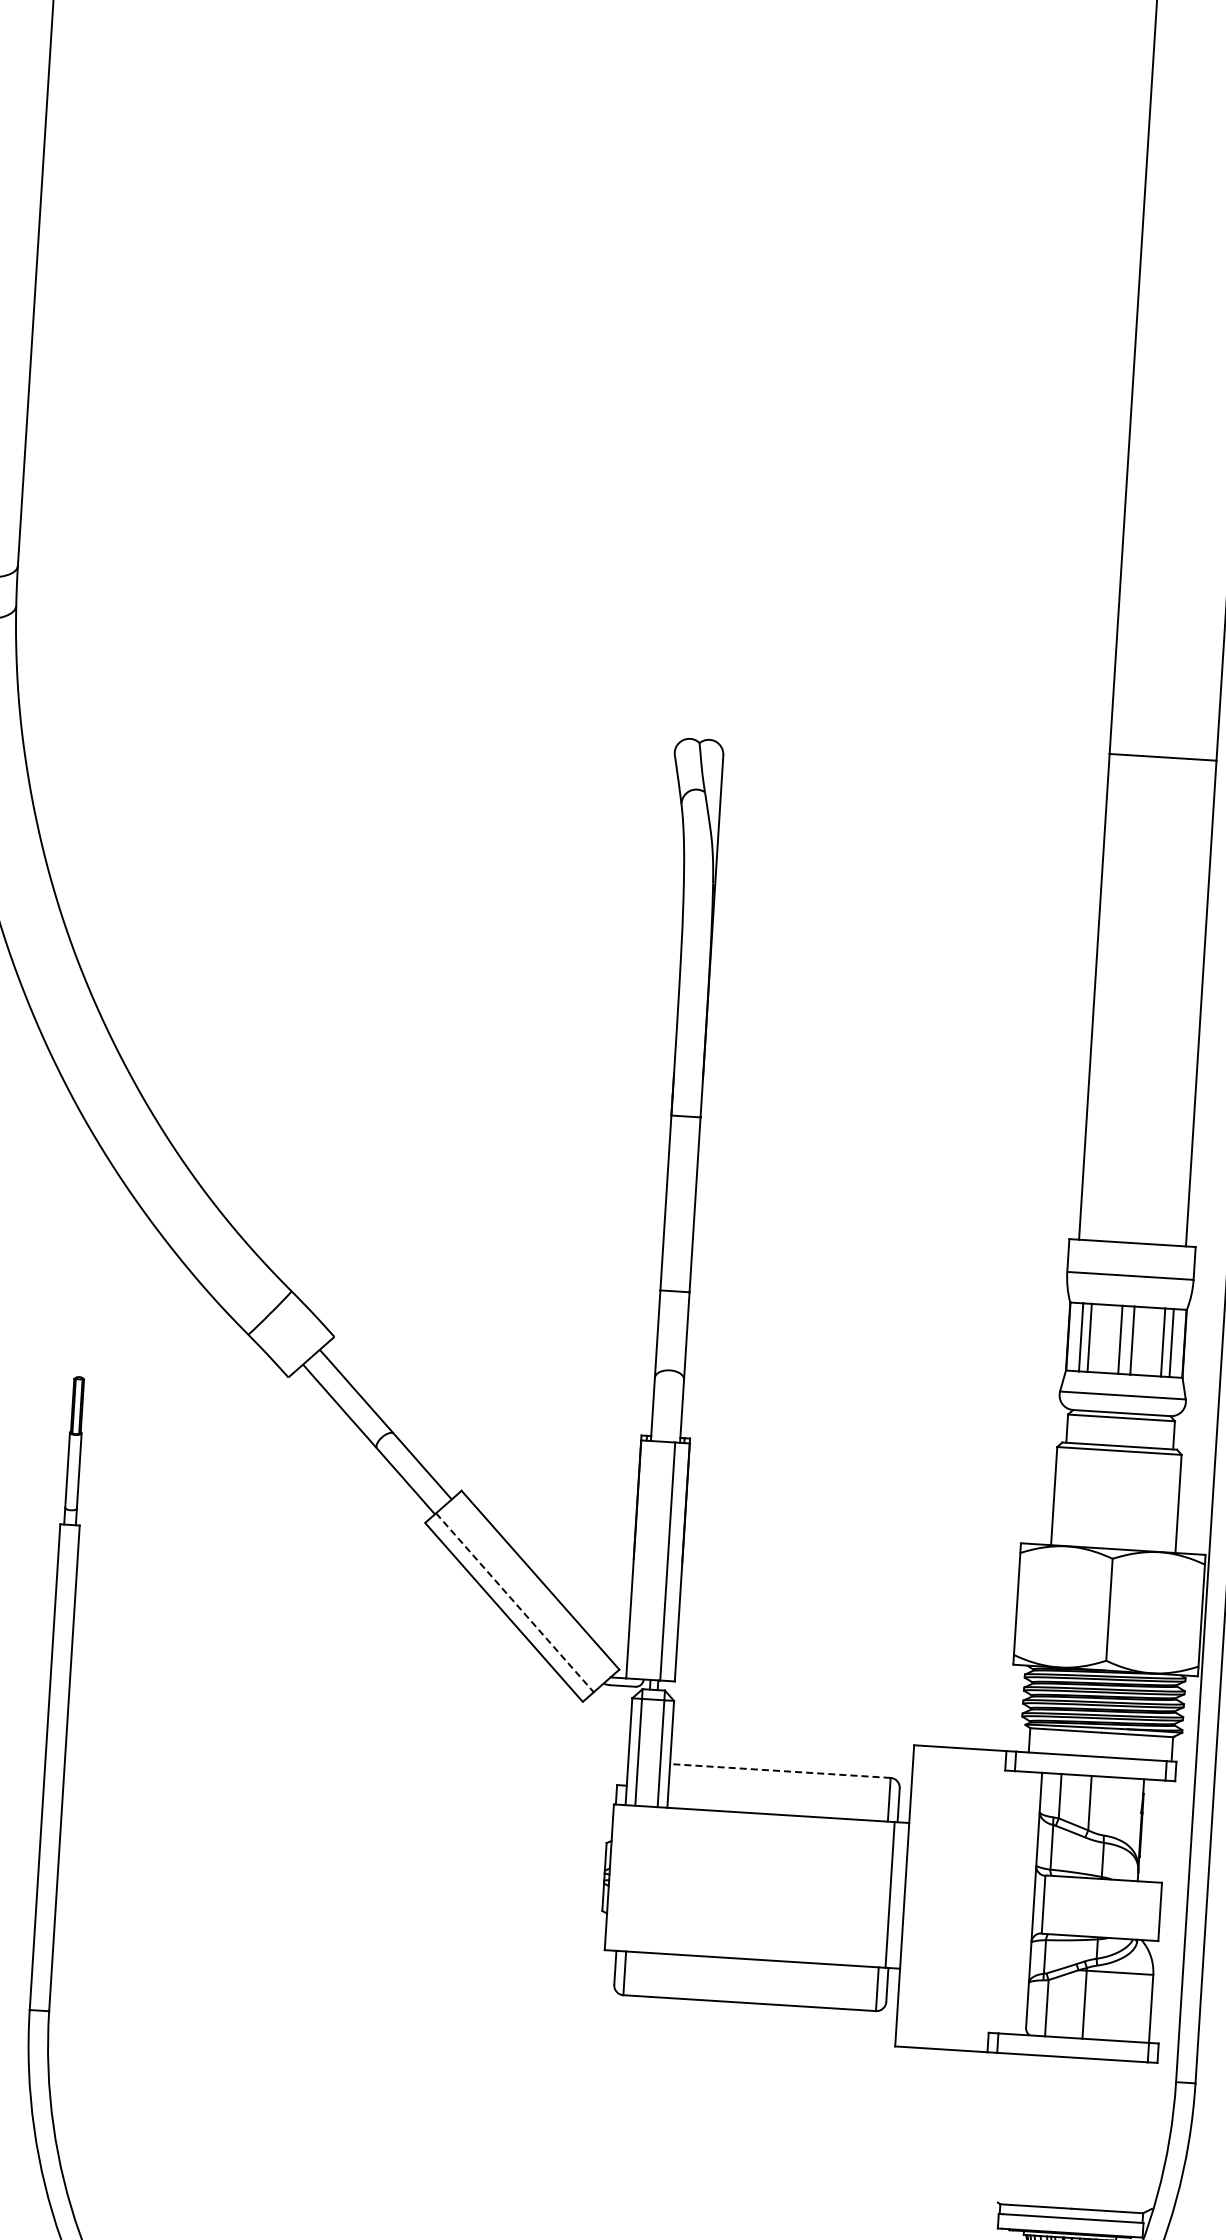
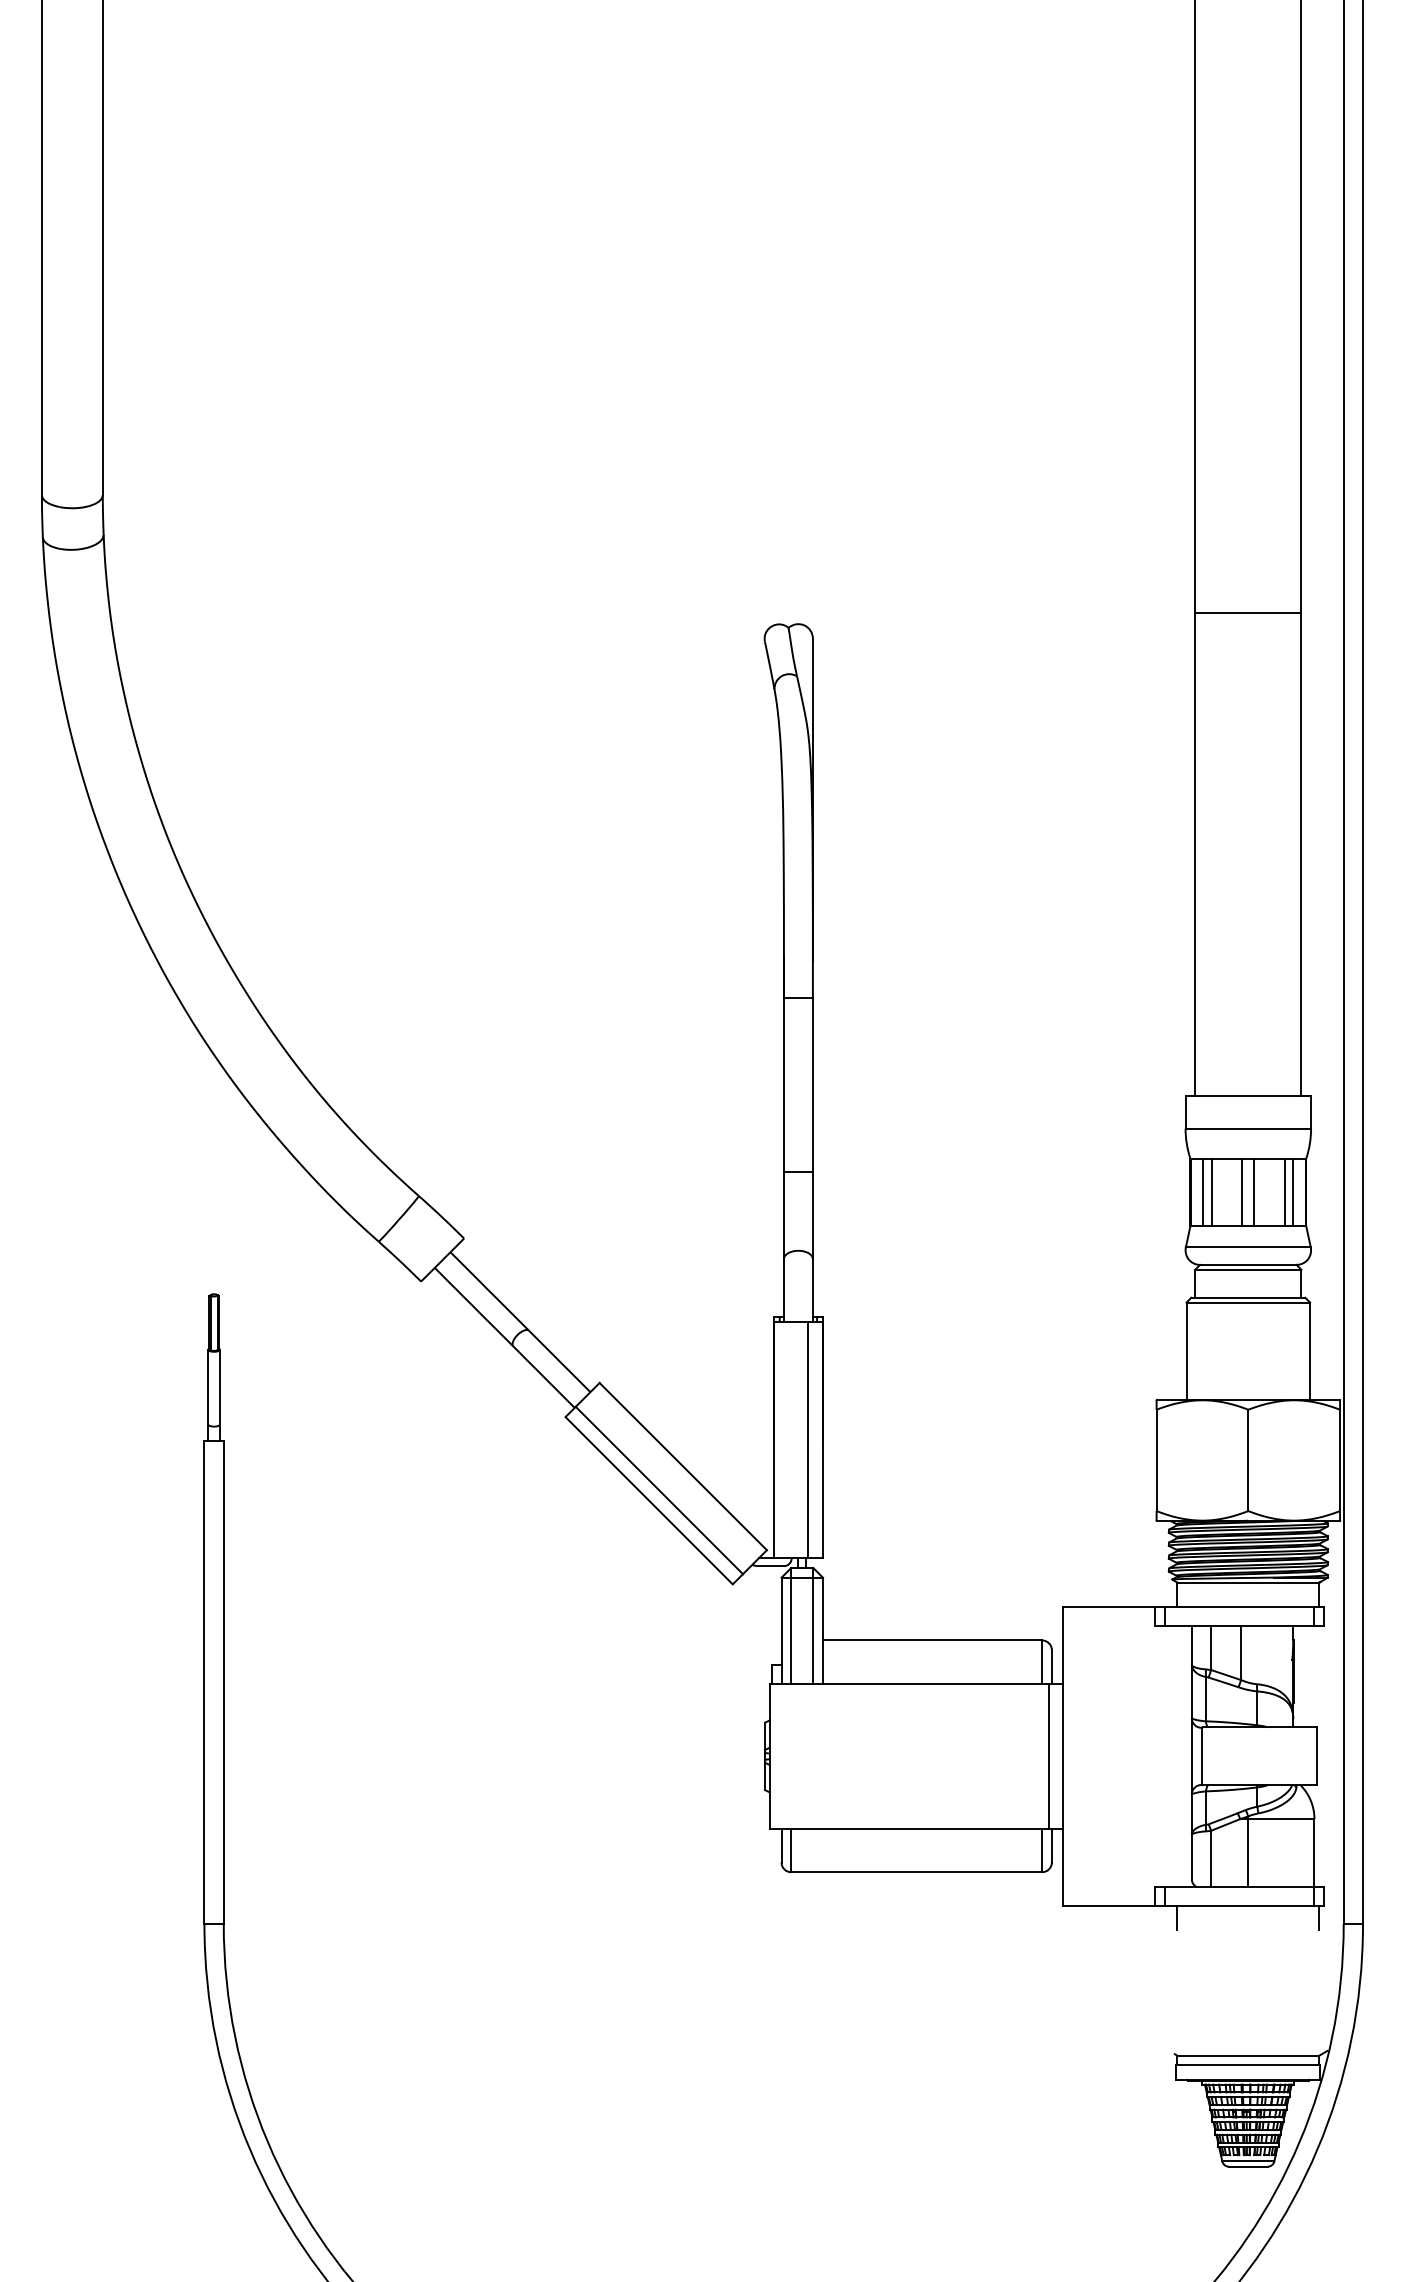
line: (515, 1602) -> (659, 1490), dashed -> solid
line: (780, 1771) -> (932, 1640), dashed -> solid
line: (1009, 2065) -> (1177, 1917), added
line: (1152, 2074) -> (1319, 1917), added

